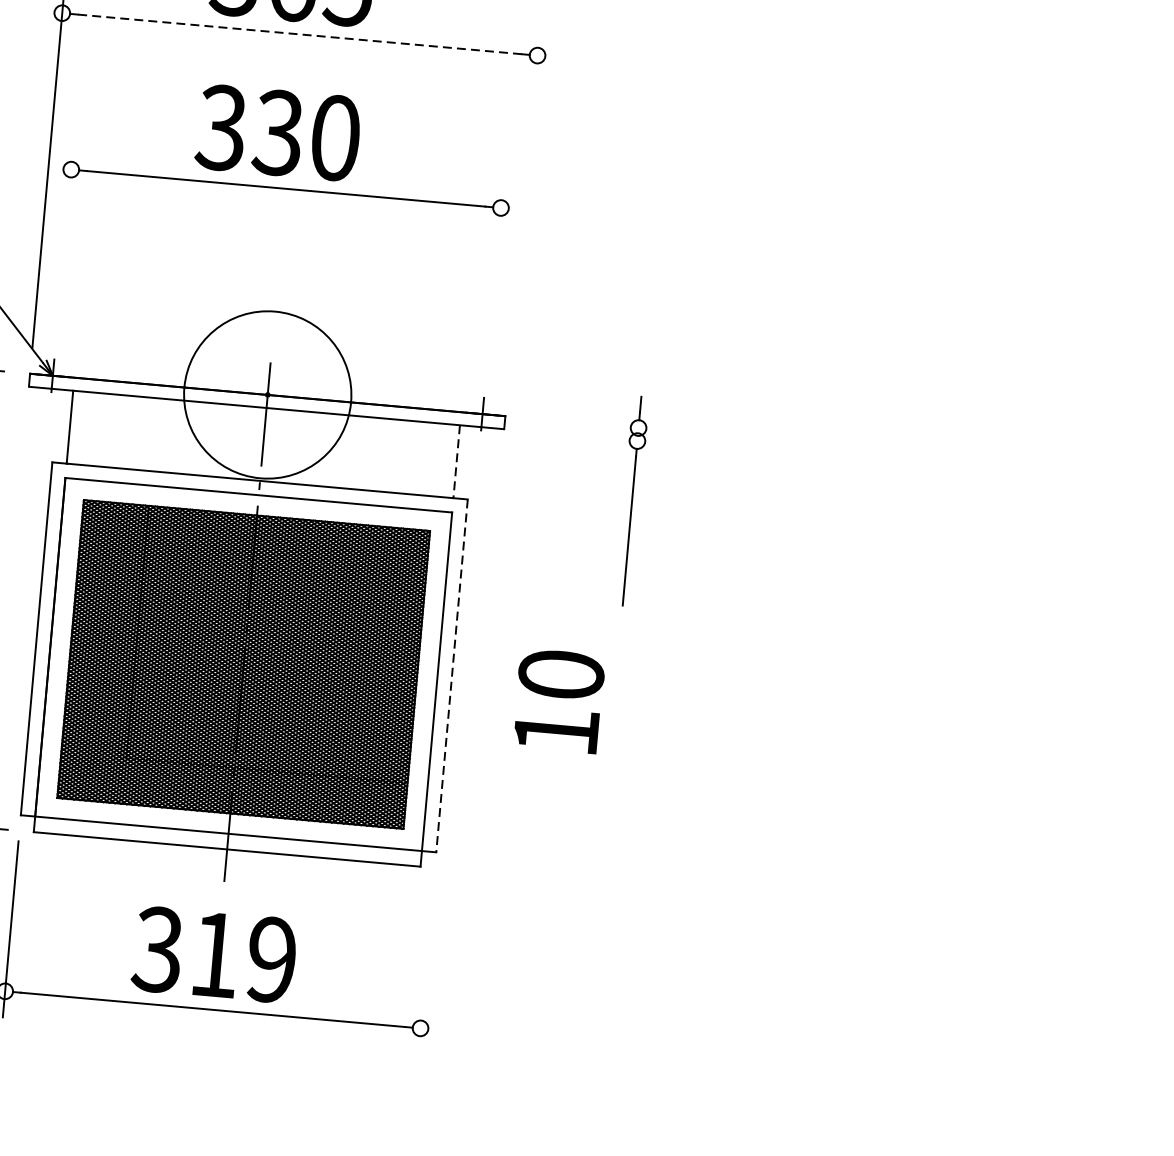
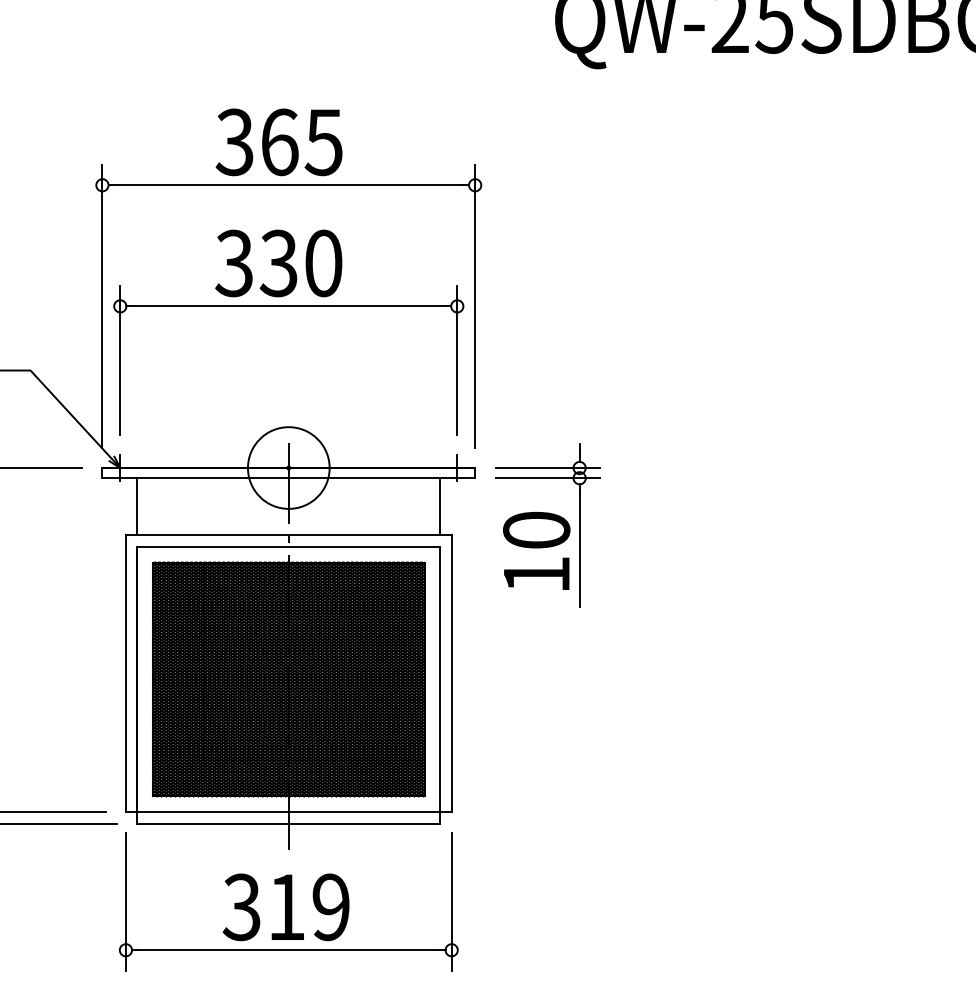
line: (299, 34) -> (288, 185), dashed -> solid
line: (524, 208) -> (475, 305), added
line: (65, 237) -> (120, 359), added
line: (495, 275) -> (457, 359), added
circle: (267, 394) -> (288, 467), size x0.62
line: (597, 424) -> (547, 468), added
line: (596, 437) -> (547, 478), added
line: (456, 461) -> (440, 506), dashed -> solid
line: (451, 676) -> (451, 674), dashed -> solid
text: (558, 700) -> (536, 550), moved
line: (425, 966) -> (451, 901), added

